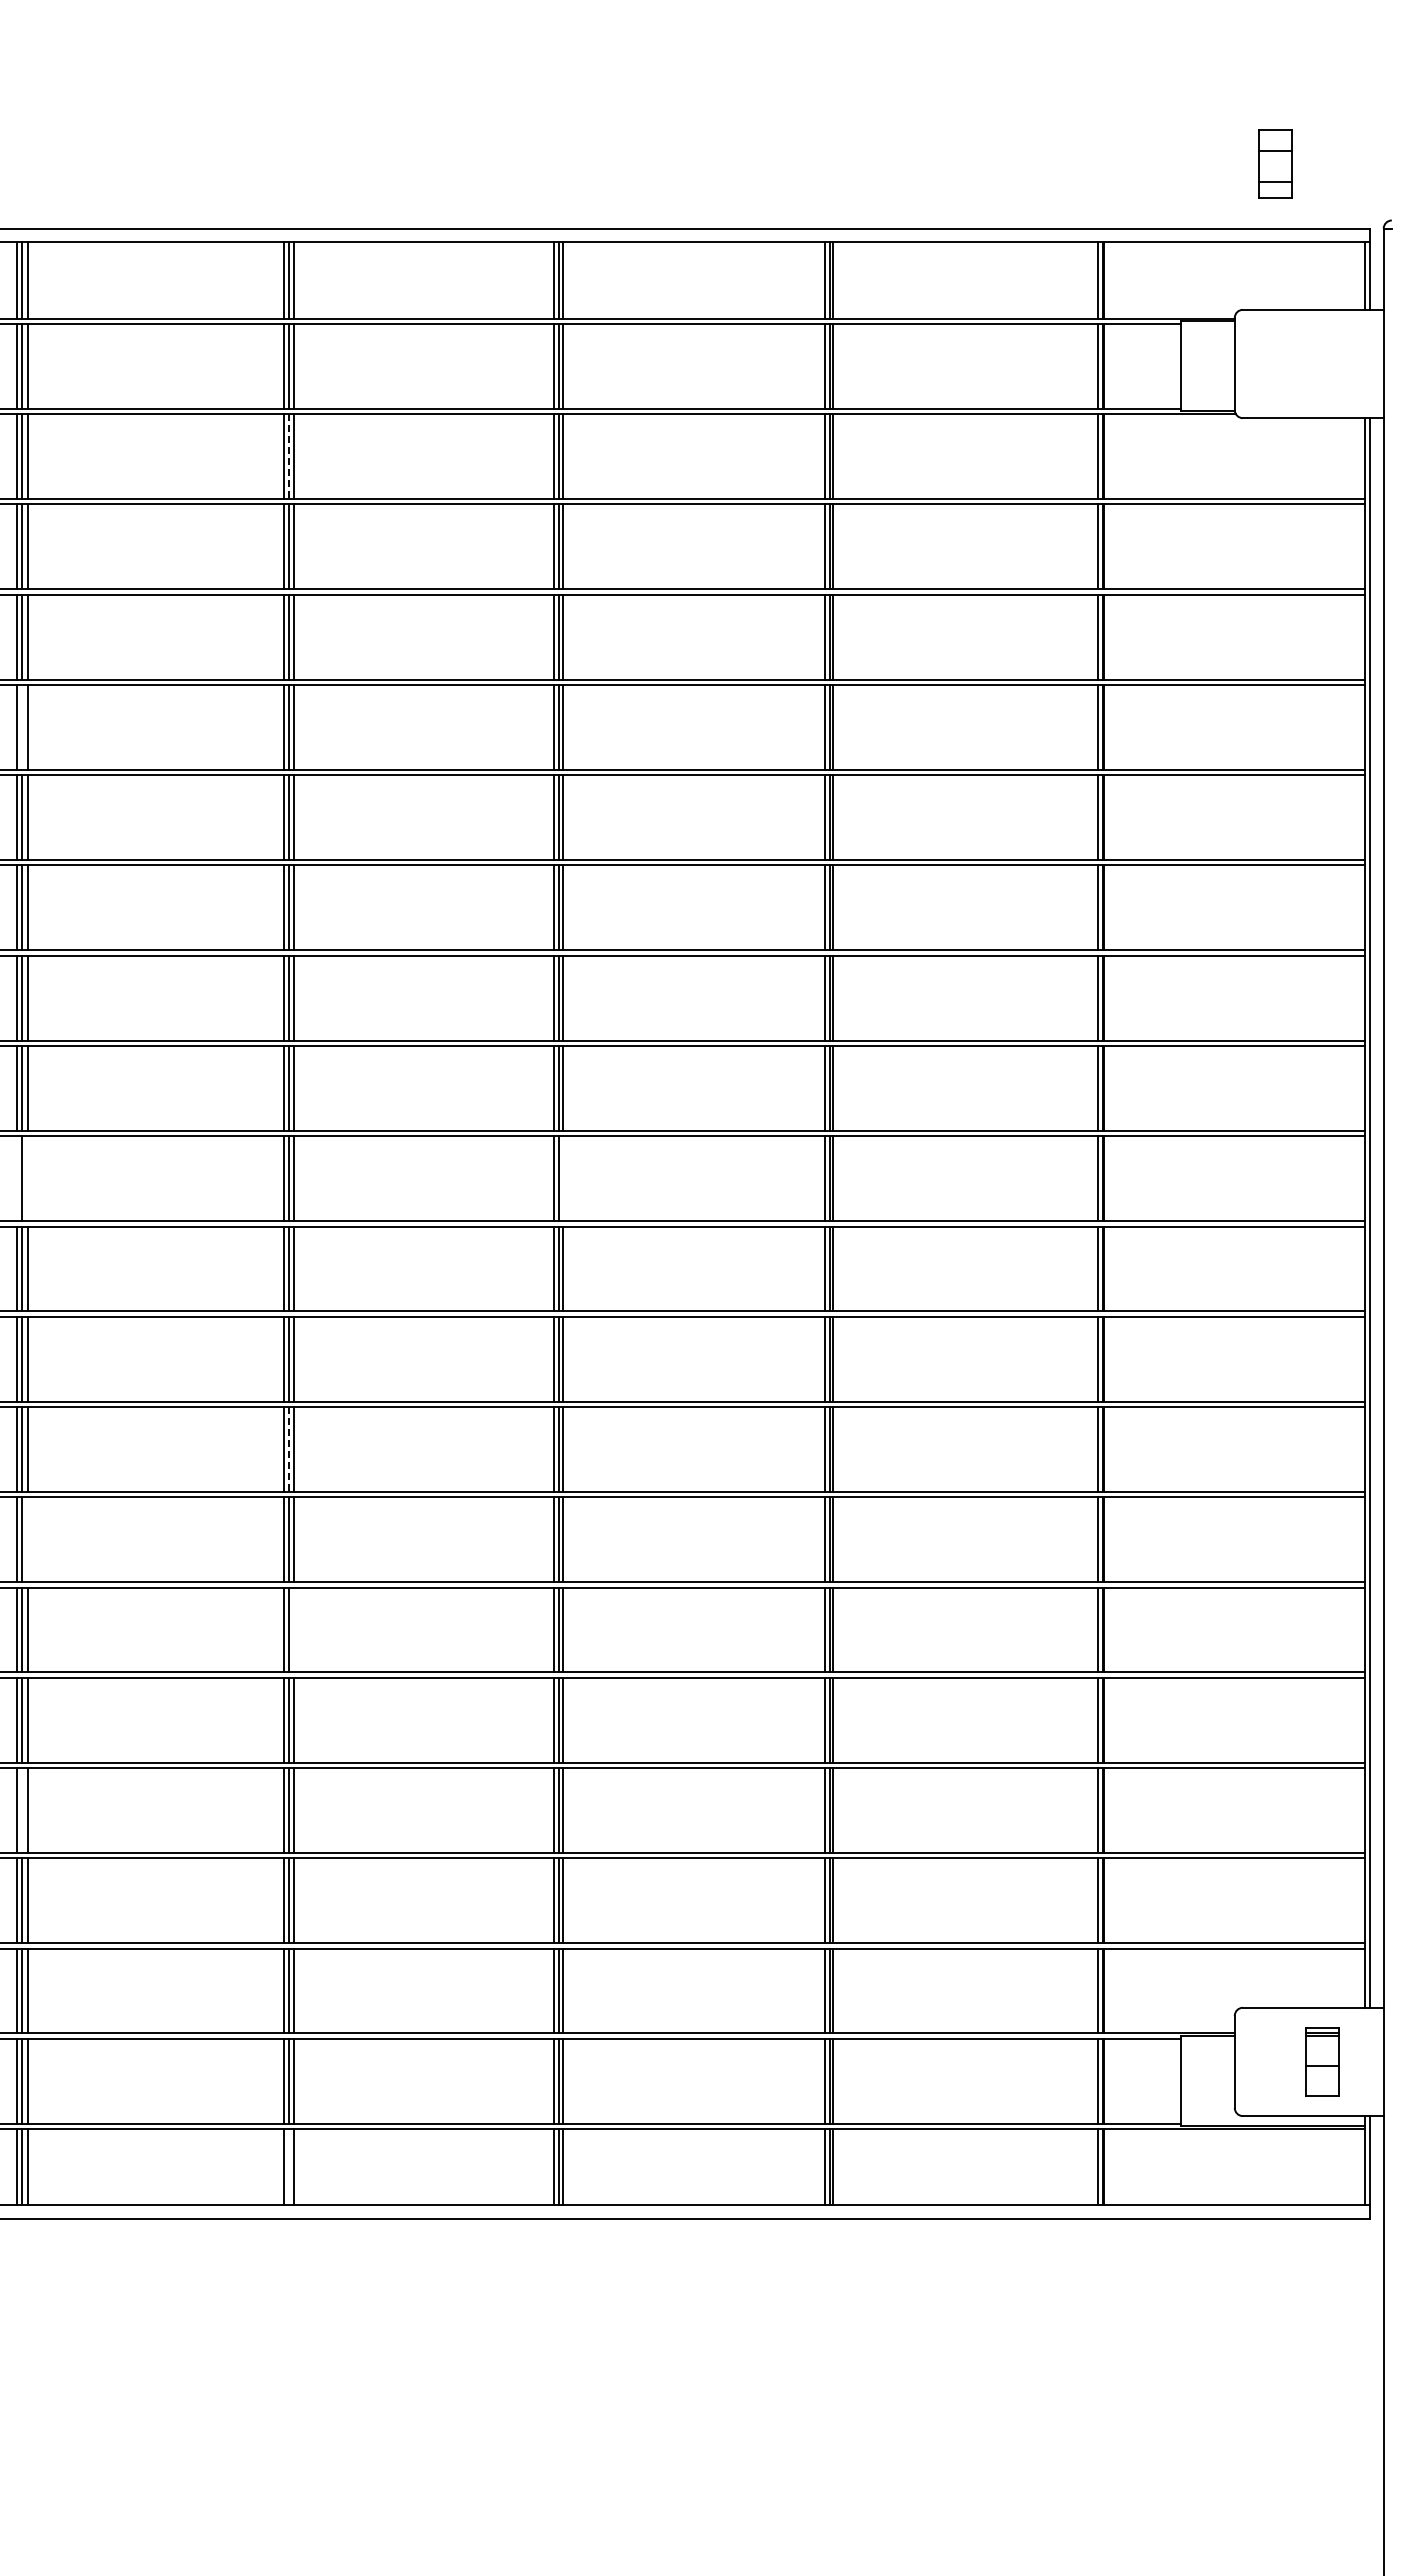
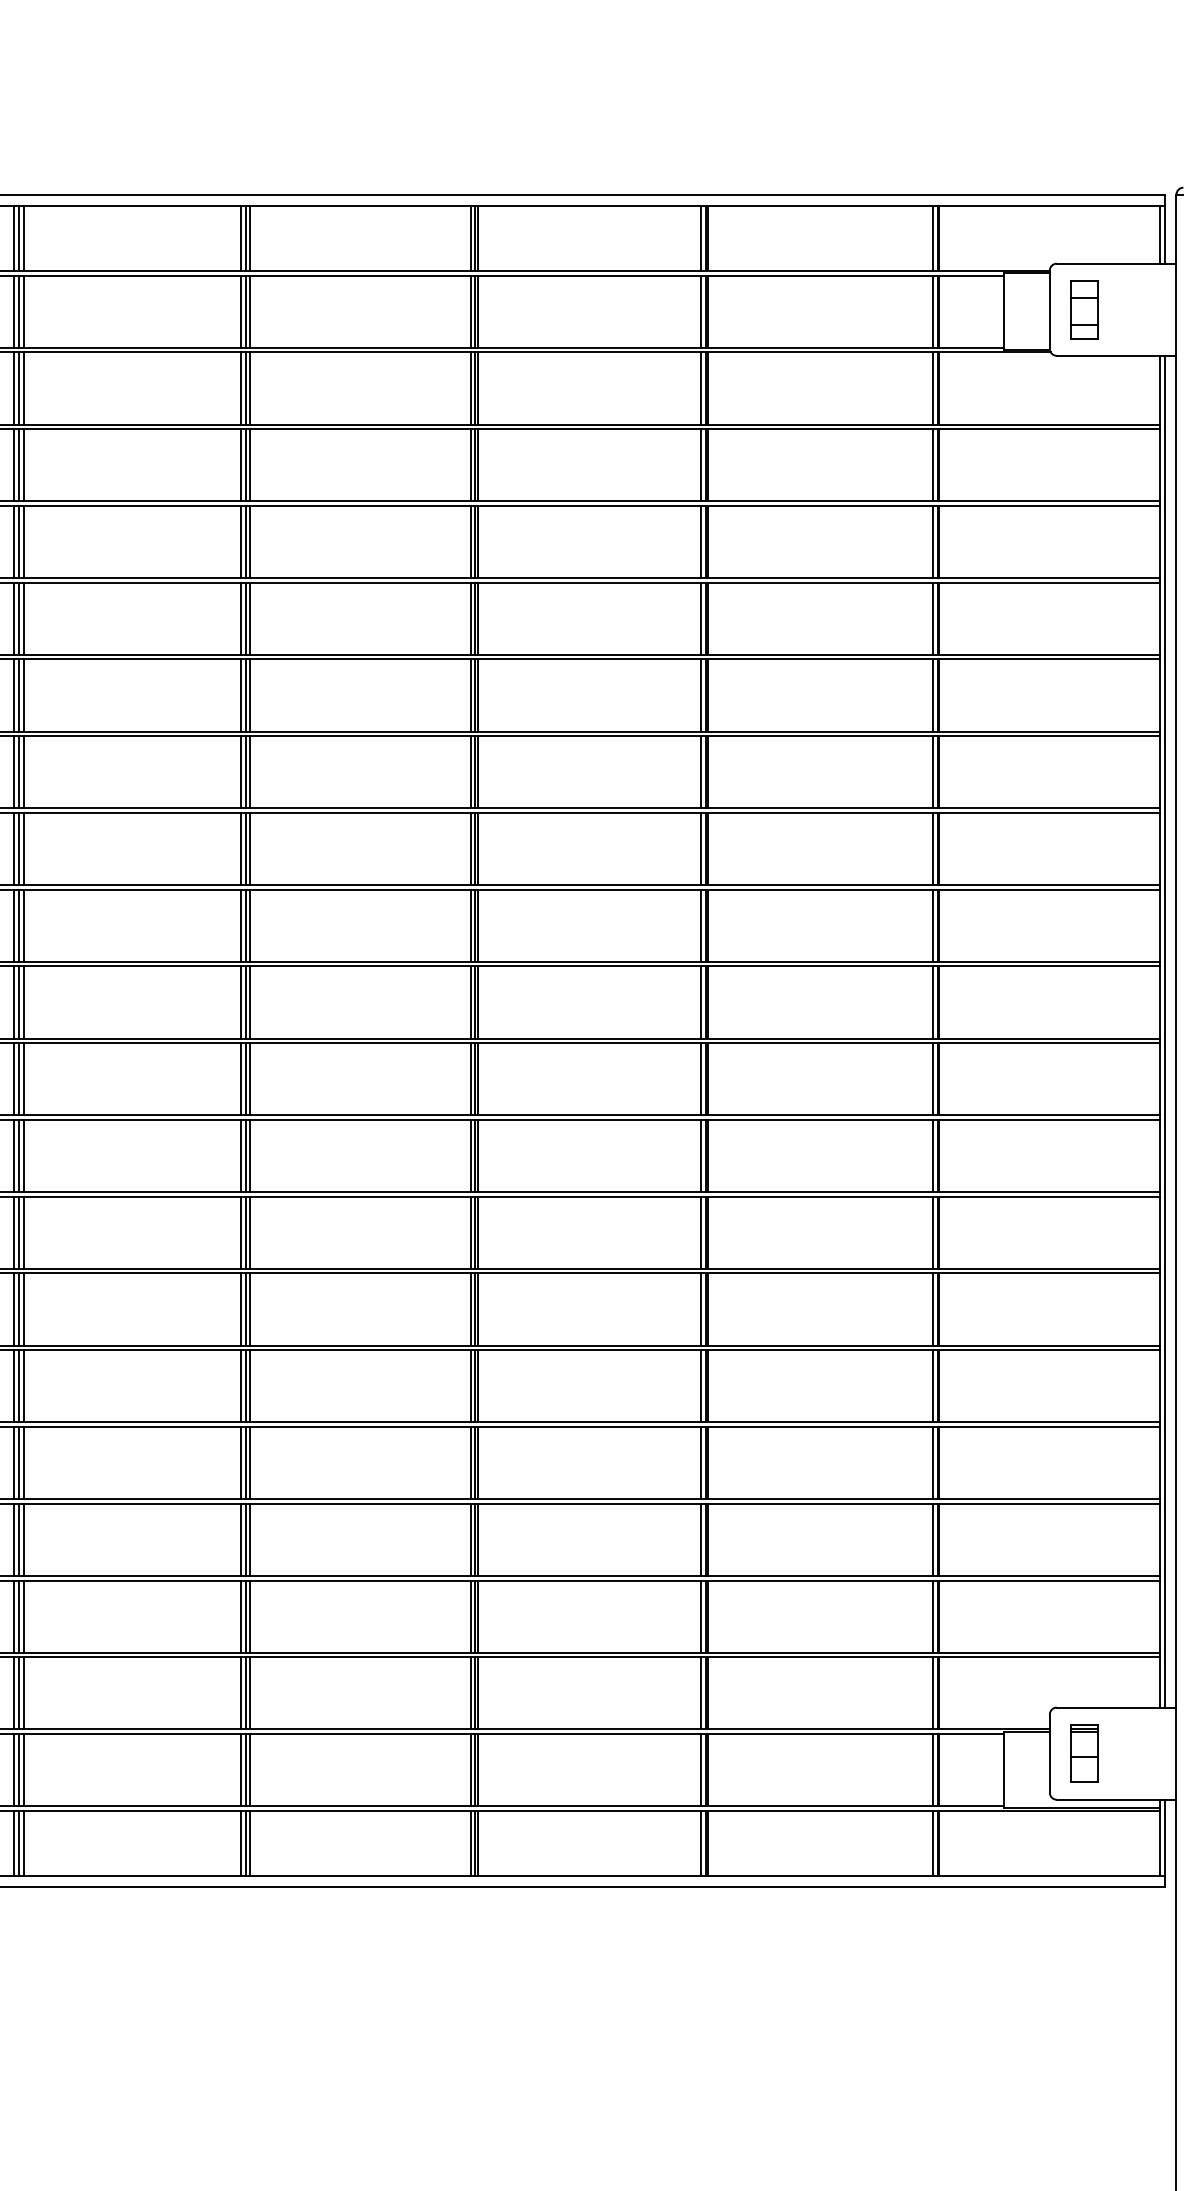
part: (1275, 163) -> (1084, 309), moved
line: (289, 457) -> (245, 389), dashed -> solid
line: (22, 726) -> (18, 618), added
line: (16, 1178) -> (13, 1002), added
line: (28, 1178) -> (24, 1002), added
line: (562, 1178) -> (478, 1002), added
line: (289, 1449) -> (245, 1232), dashed -> solid
line: (28, 1539) -> (24, 1309), added
line: (294, 1629) -> (250, 1385), added
line: (22, 1810) -> (18, 1539), added
part: (1322, 2061) -> (1084, 1753), moved
line: (289, 2167) -> (245, 1843), added

